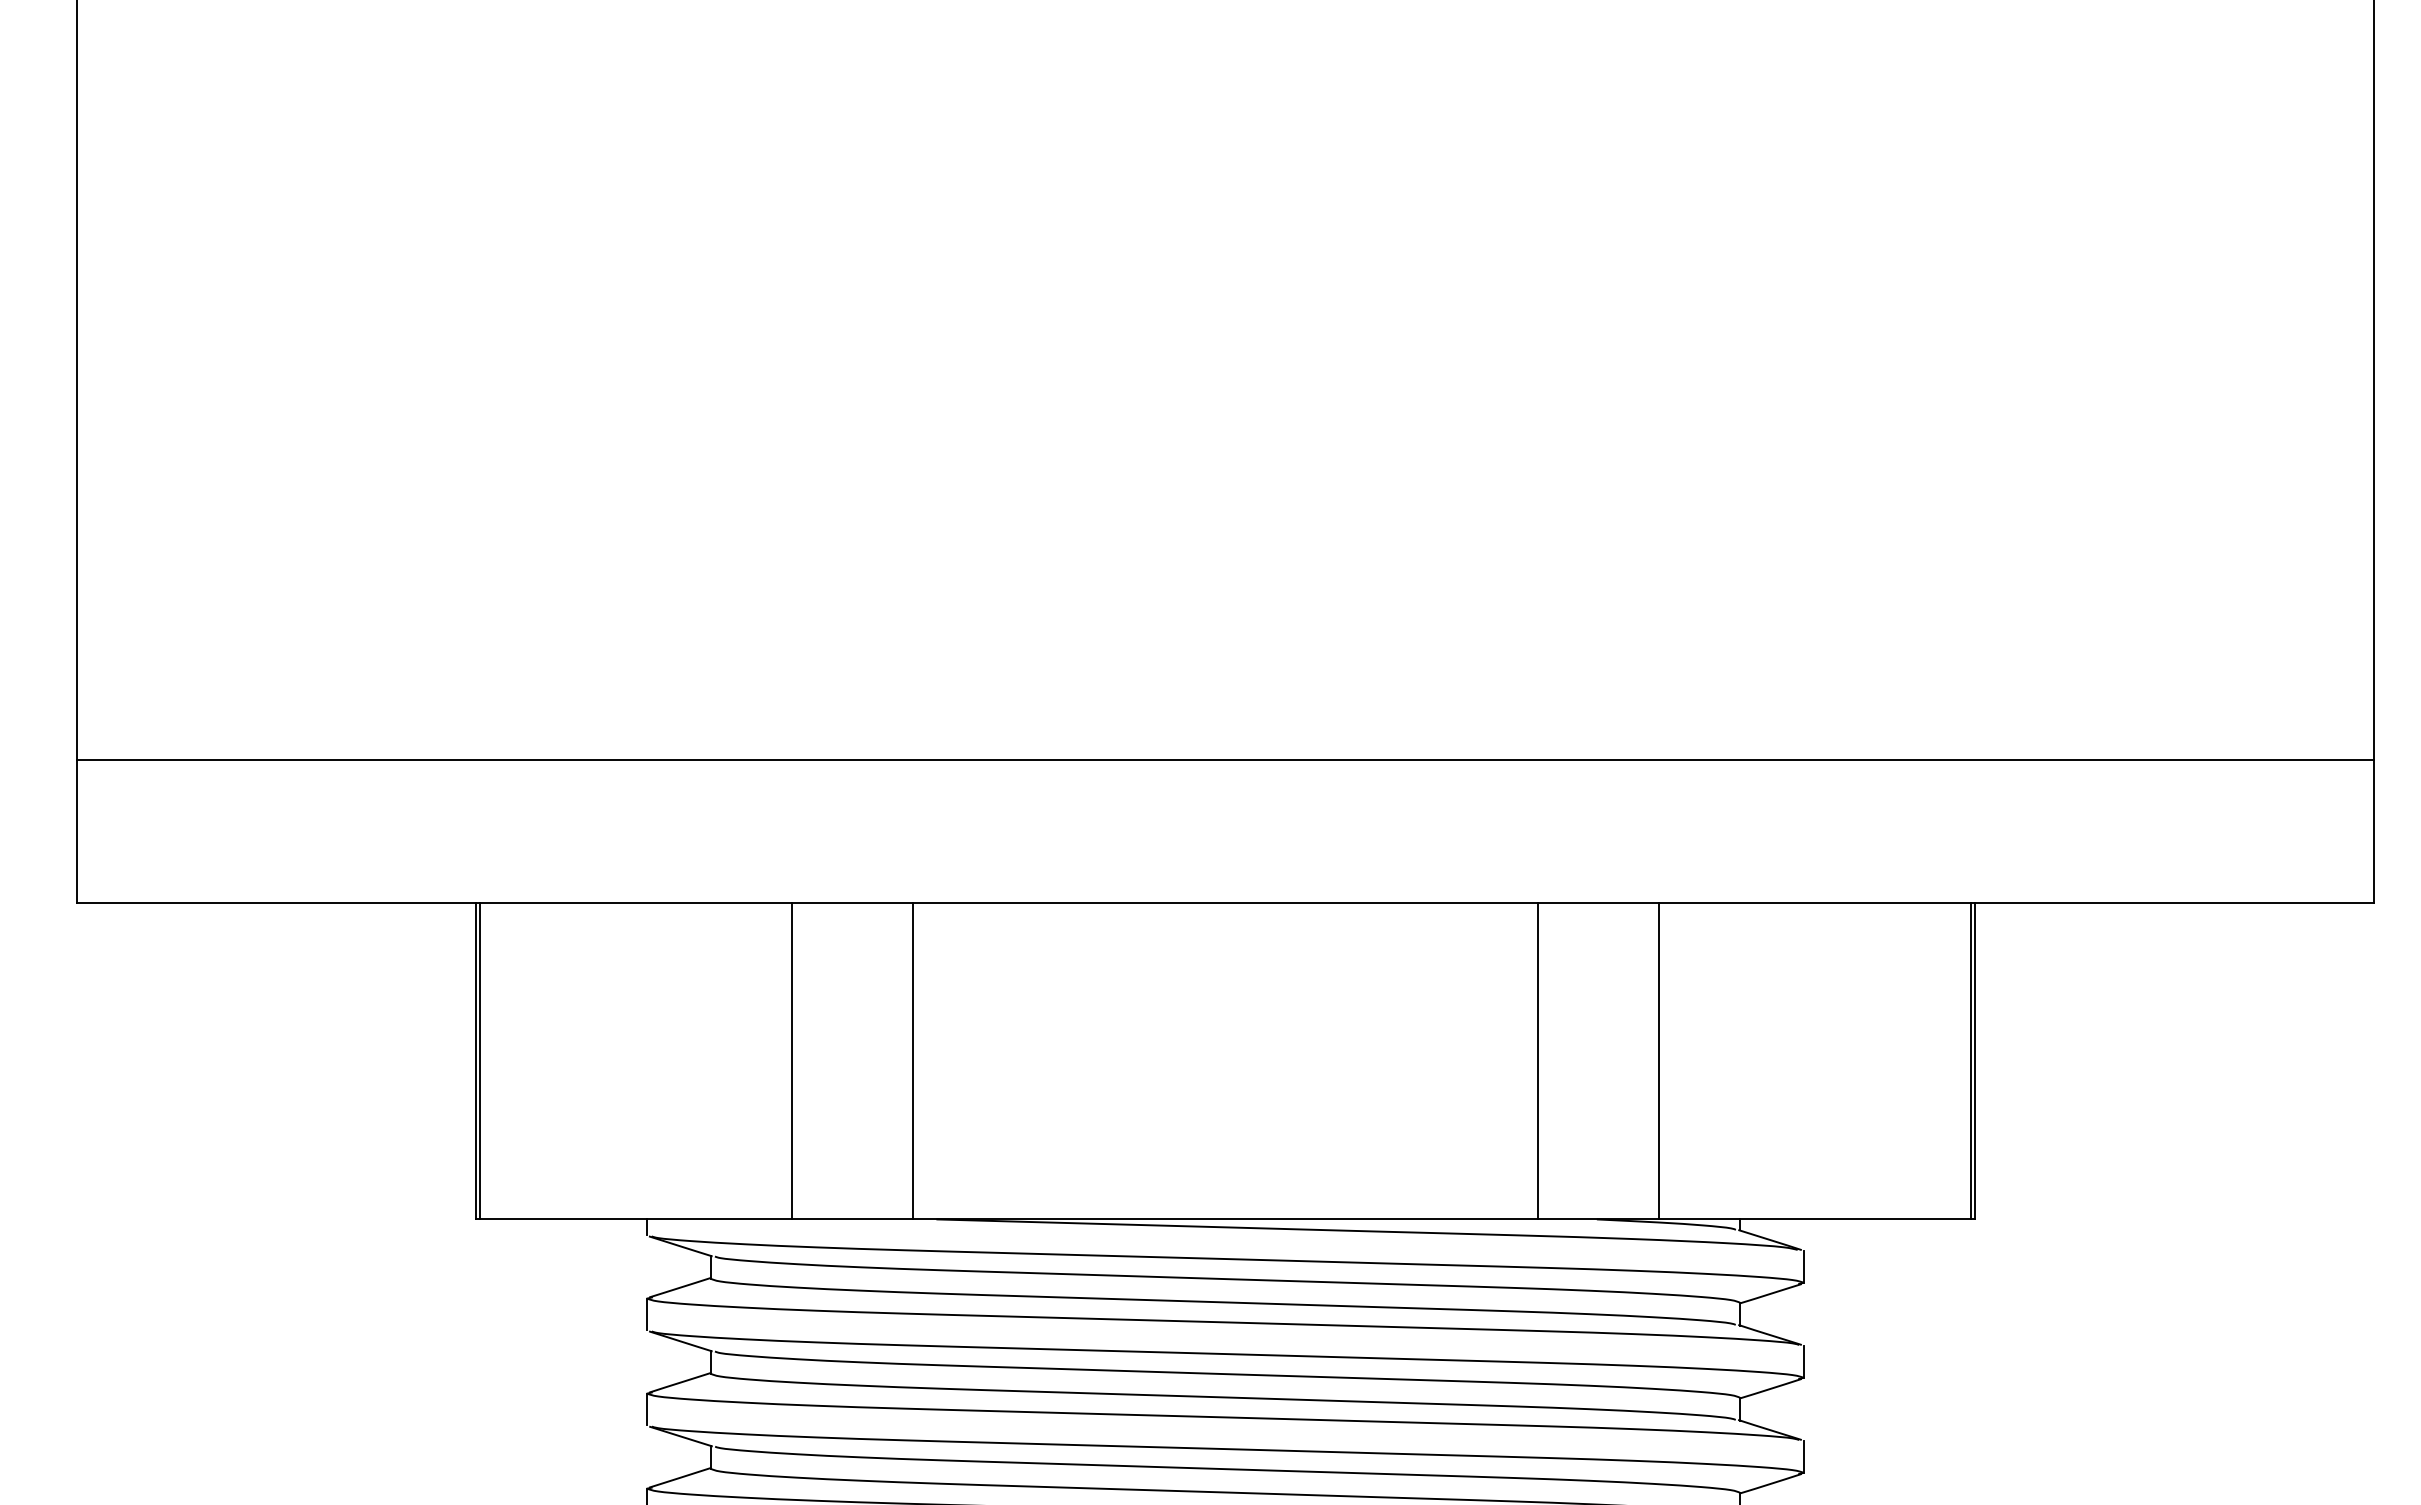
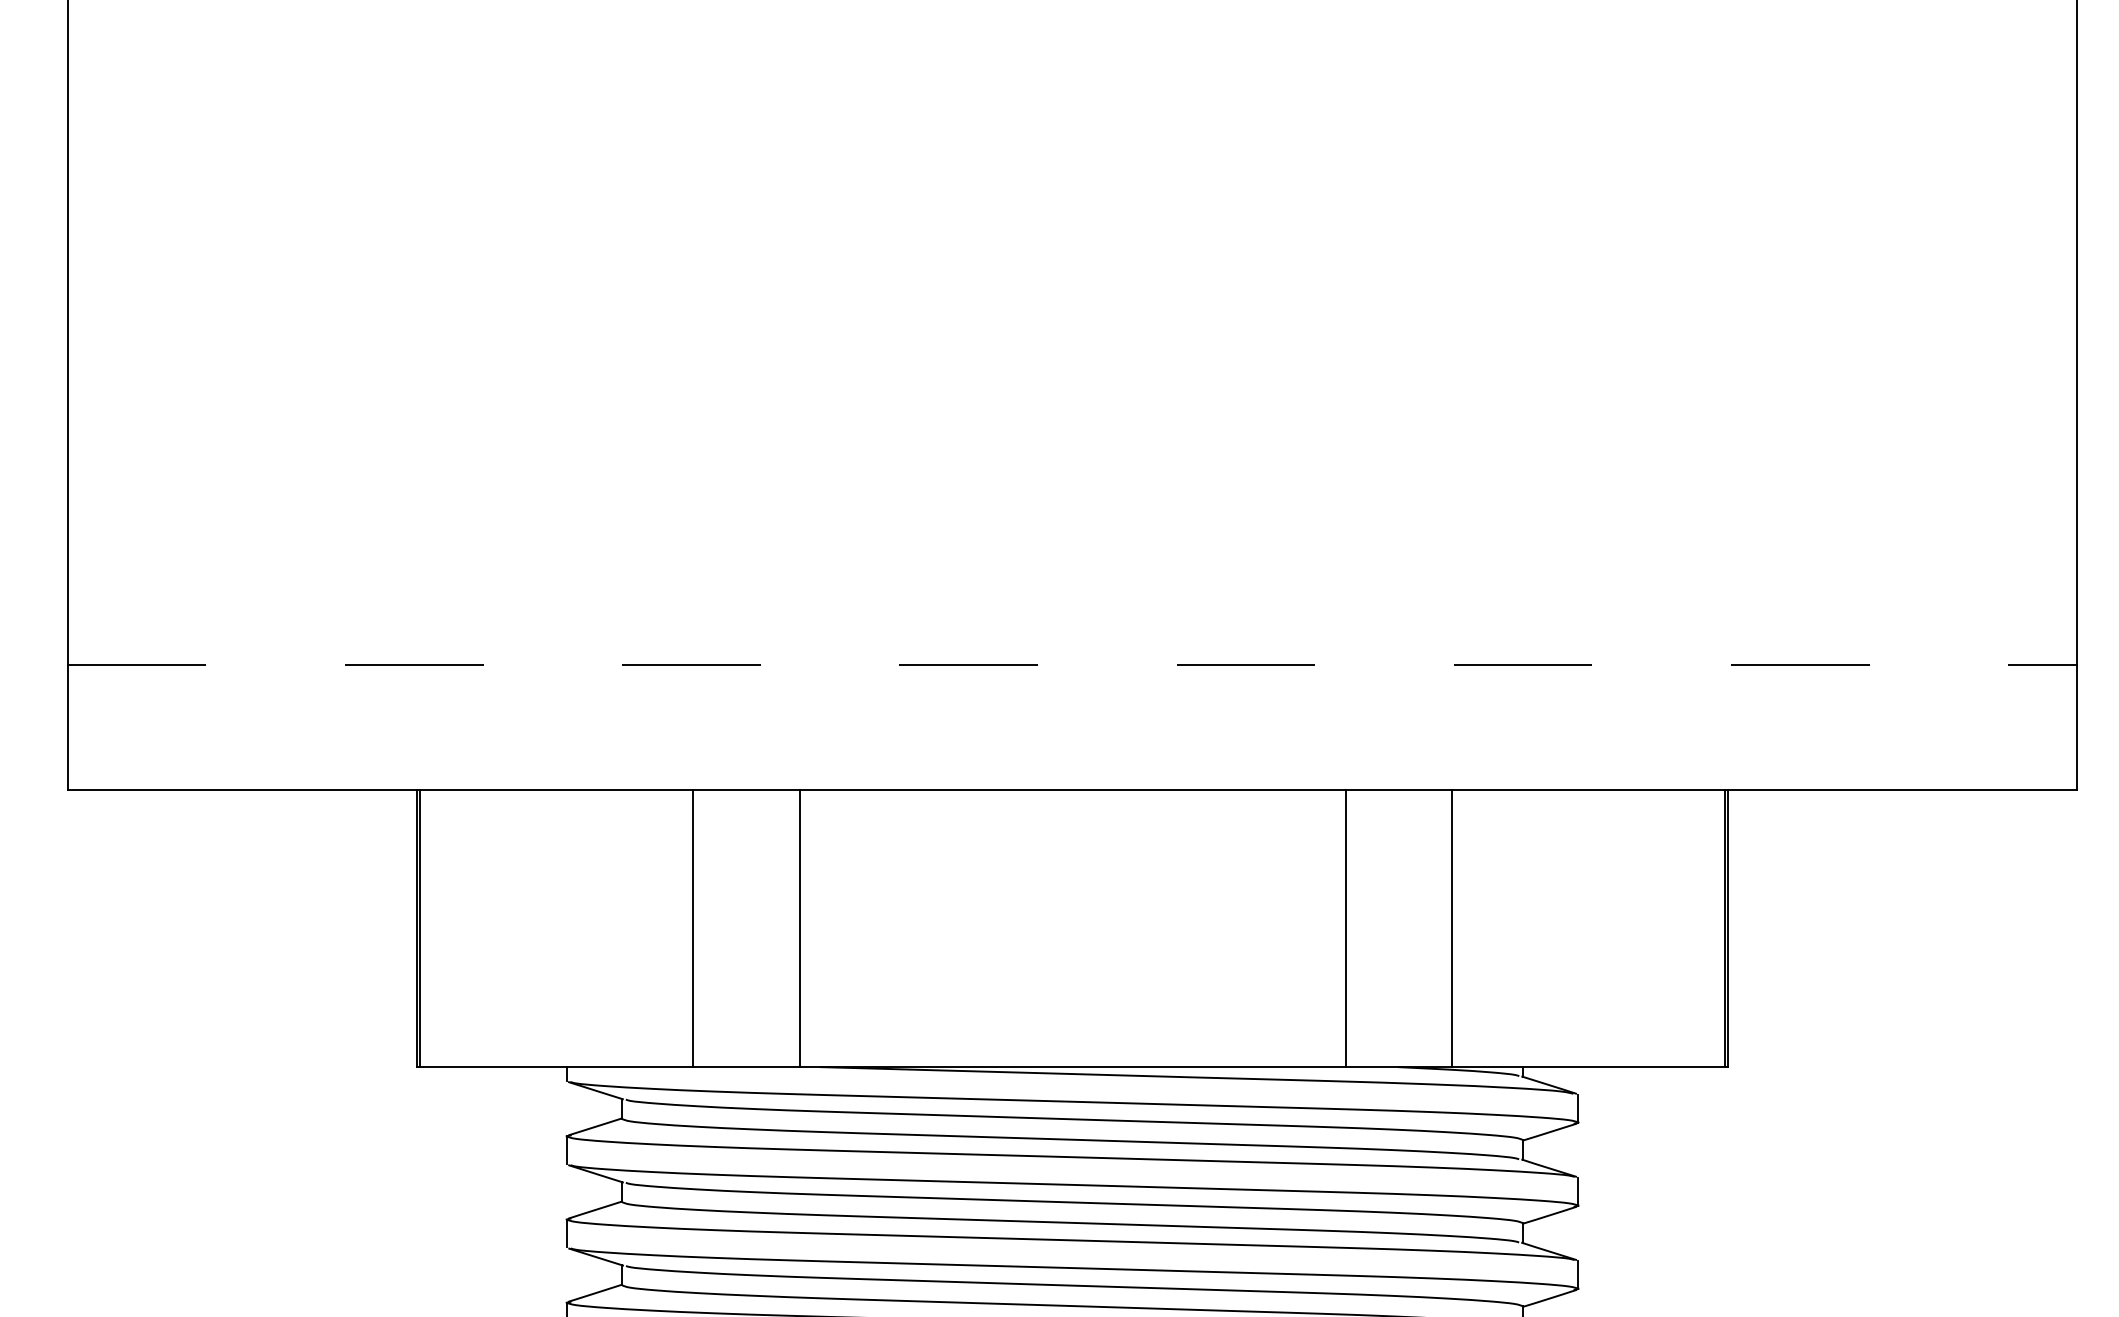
line: (1225, 760) -> (1072, 665), solid -> dashed

